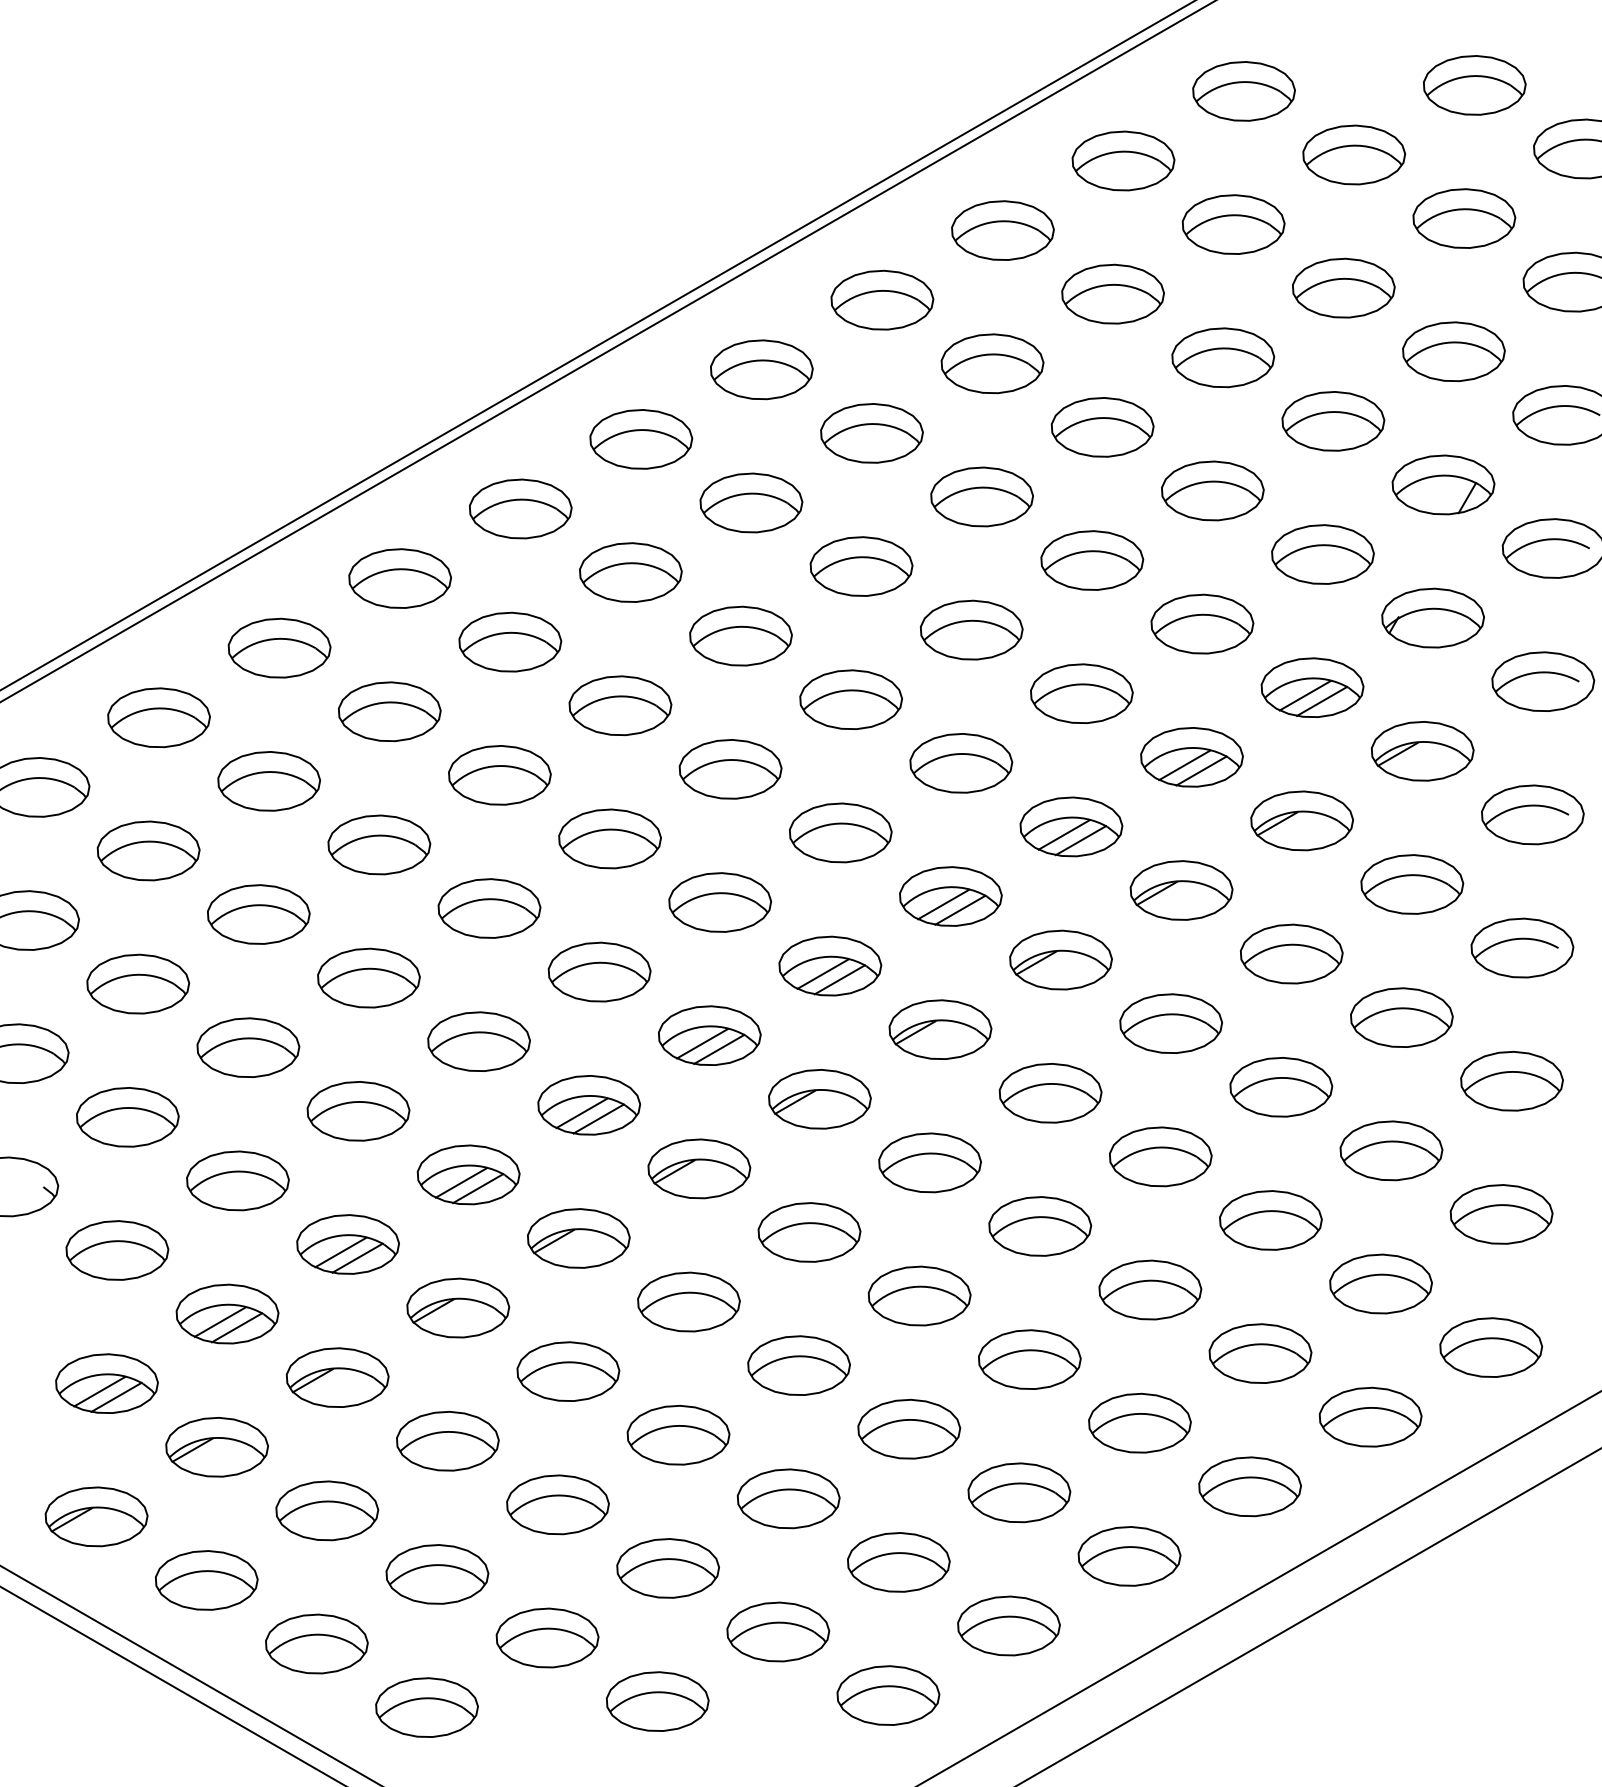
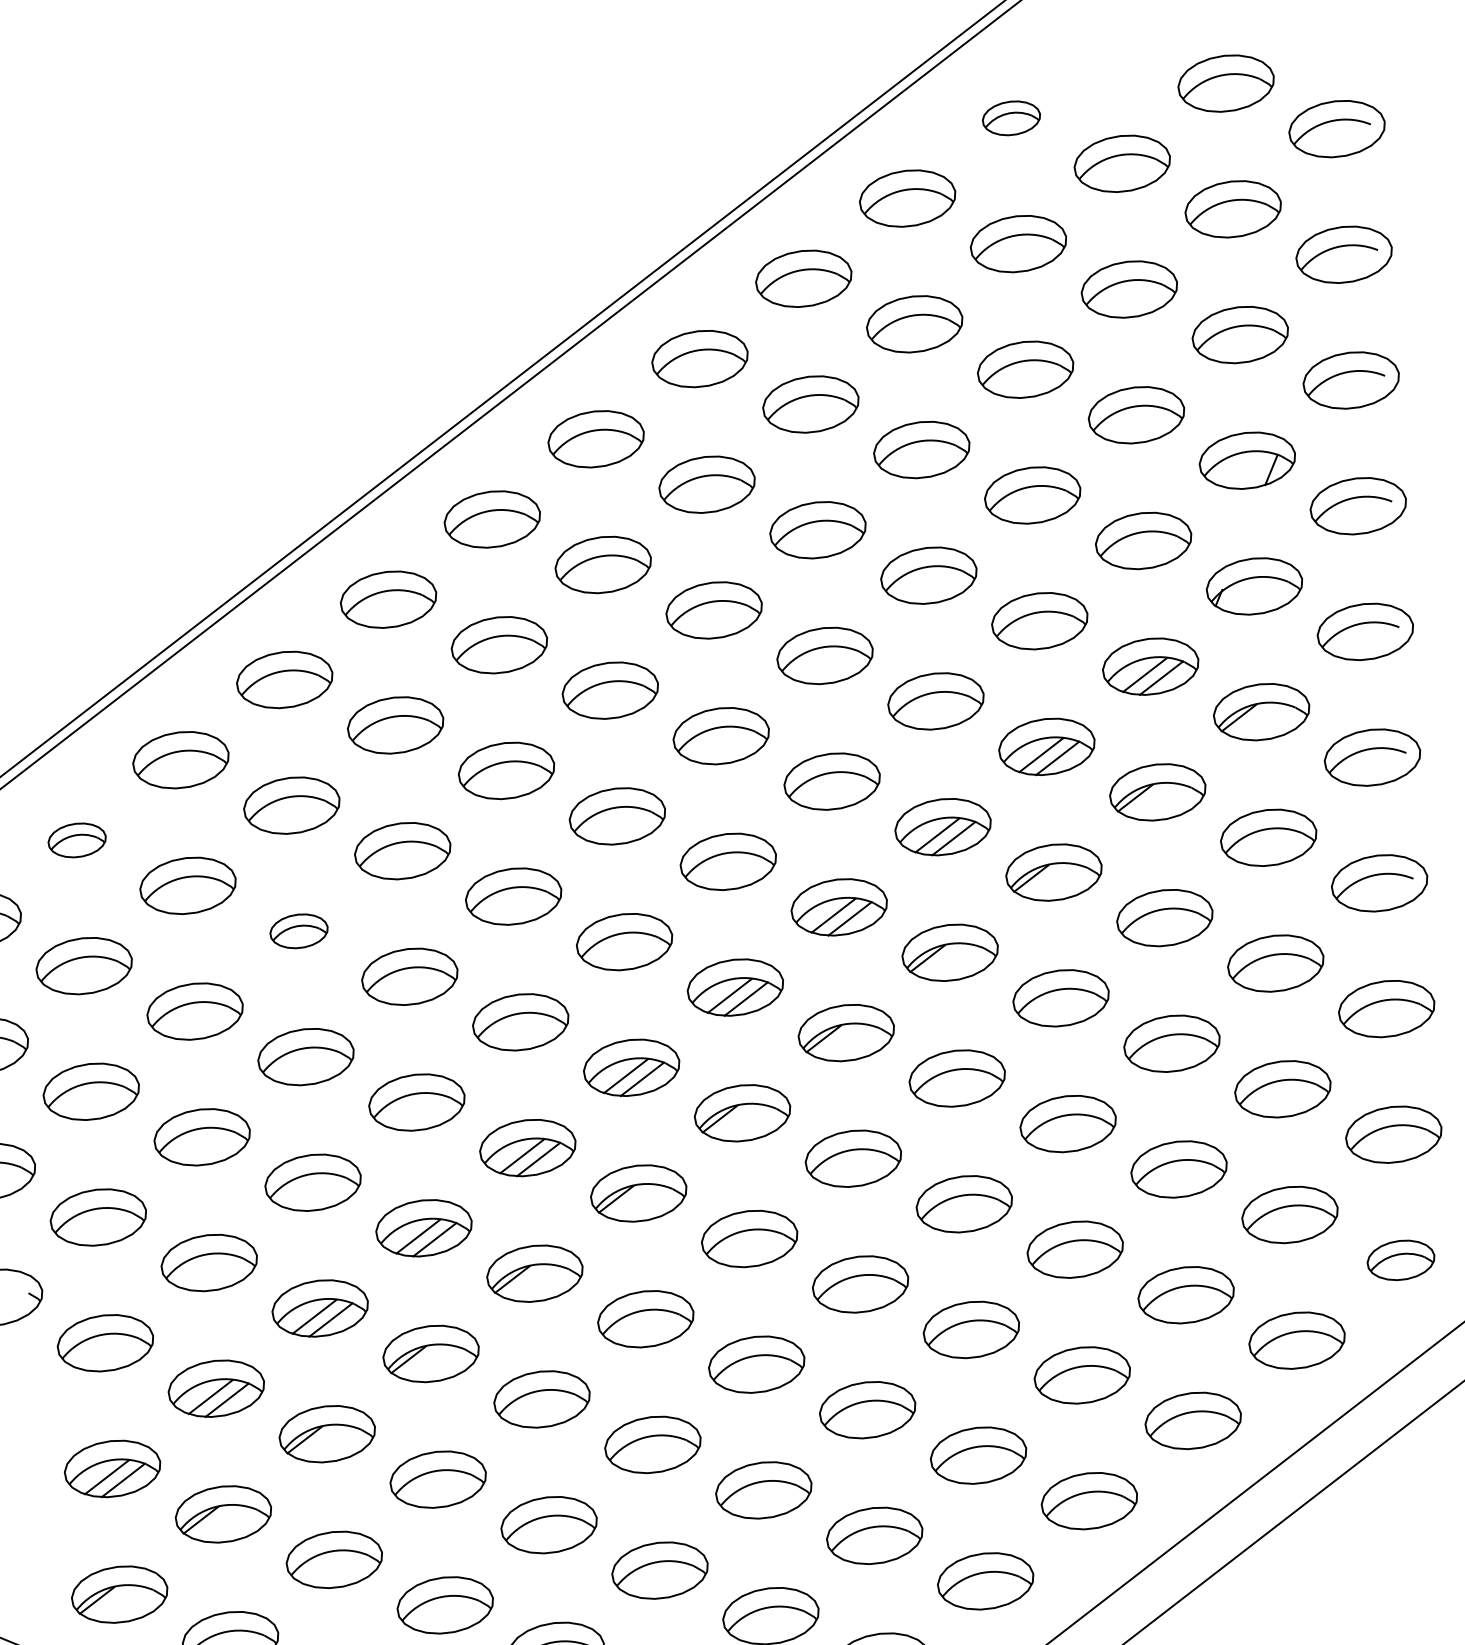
part: (1243, 91) -> (1011, 118), size x0.6
part: (158, 717) -> (76, 840), size x0.6
part: (379, 844) -> (299, 930), size x0.6
part: (1491, 1347) -> (1401, 1260), size x0.7

